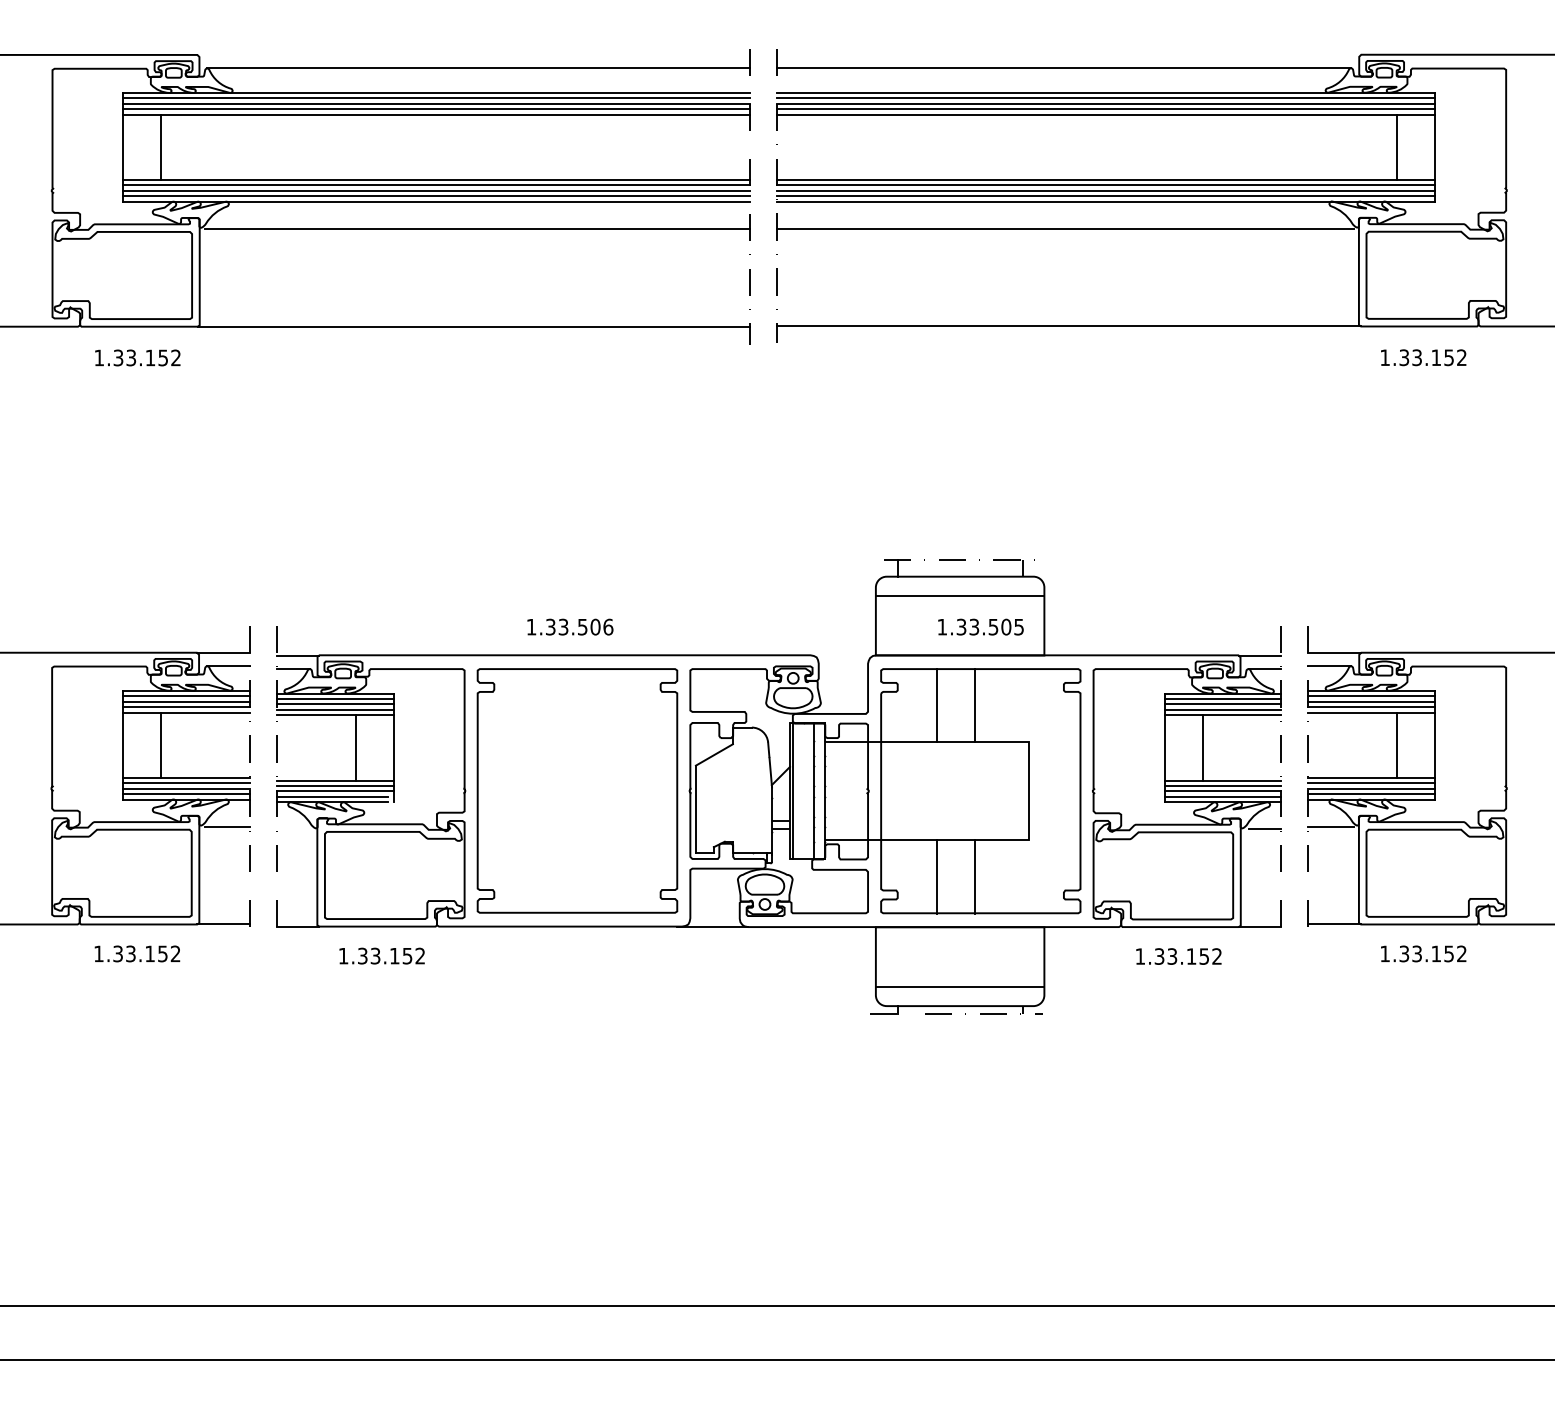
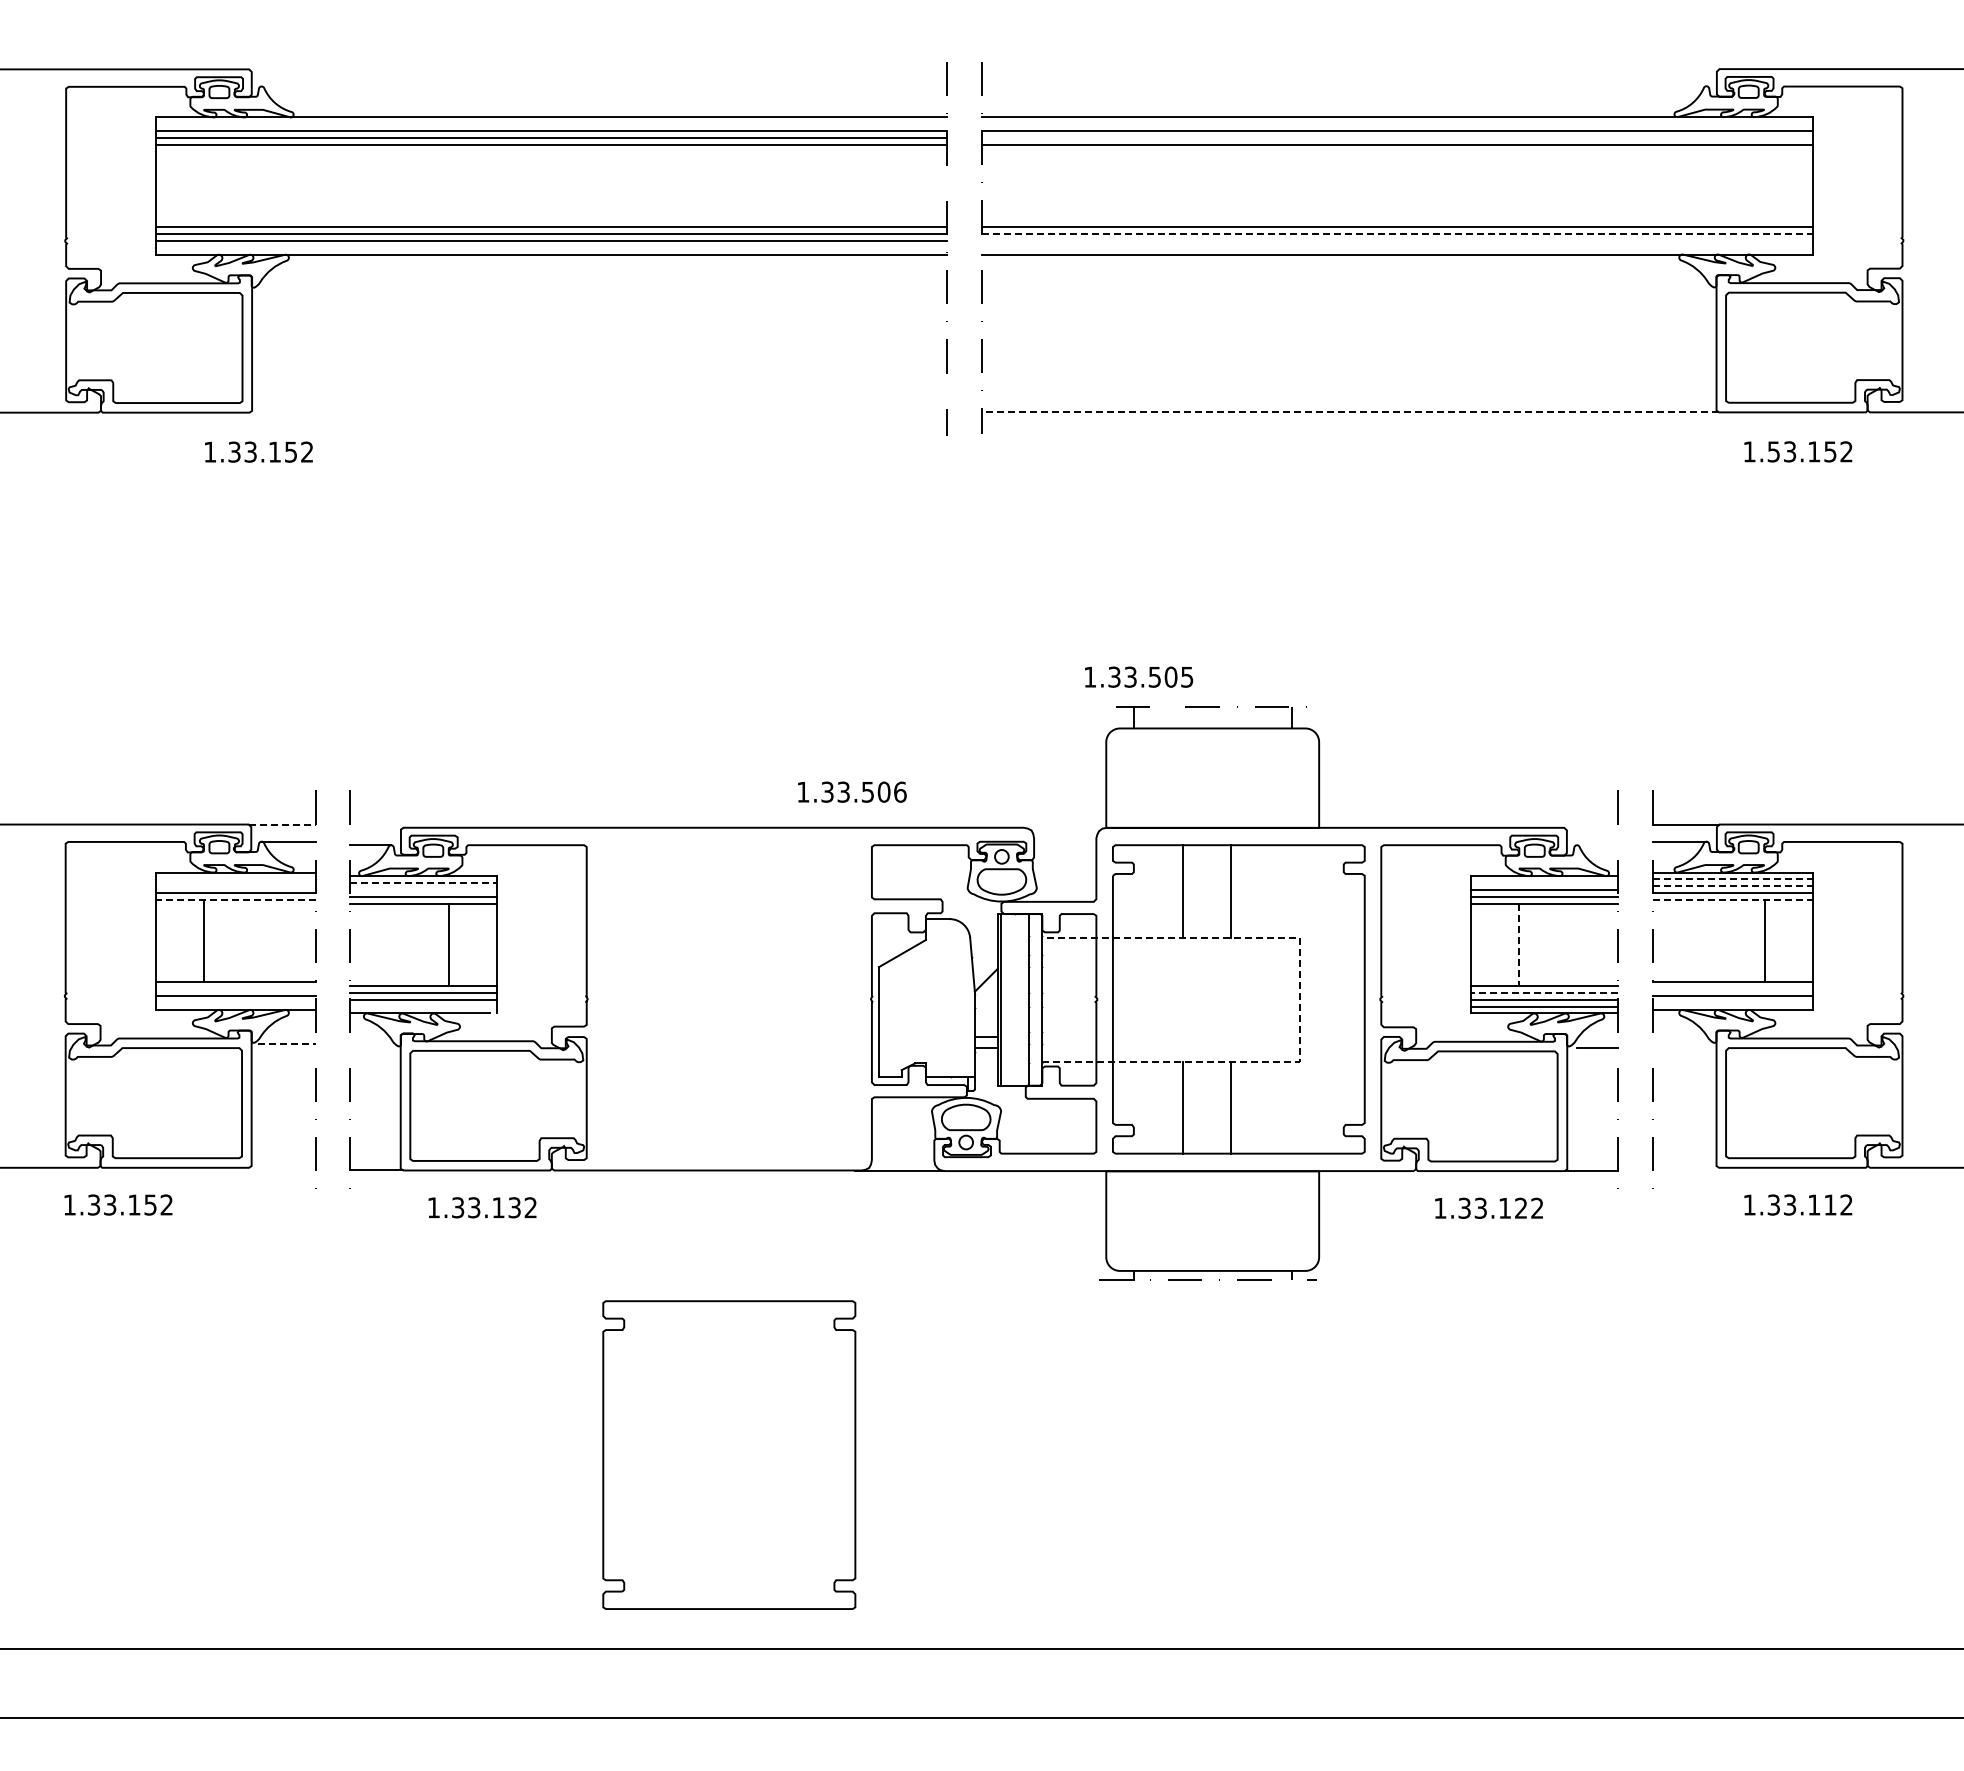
line: (478, 68) -> (604, 86), removed
line: (1063, 68) -> (1343, 86), removed
line: (436, 98) -> (551, 124), removed
line: (1105, 98) -> (1396, 124), removed
line: (1105, 108) -> (1396, 137), removed
line: (161, 146) -> (203, 185), removed
line: (1396, 146) -> (1764, 185), removed
line: (1106, 184) -> (1397, 233), solid -> dashed
line: (1105, 190) -> (1396, 240), removed
line: (436, 195) -> (551, 247), removed
line: (1105, 195) -> (1396, 247), removed
line: (1065, 228) -> (1345, 288), removed
line: (477, 229) -> (602, 289), removed
line: (473, 326) -> (598, 412), removed
line: (1069, 326) -> (1350, 412), solid -> dashed
text: (137, 357) -> (258, 451), moved
text: (1404, 357) -> (1773, 451), 1.33.152 -> 1.53.152
line: (959, 595) -> (1212, 752), removed
text: (570, 626) -> (852, 791), moved
text: (981, 626) -> (1139, 676), moved
line: (223, 652) -> (282, 824), solid -> dashed
line: (298, 655) -> (376, 828), removed
line: (1259, 655) -> (1591, 828), removed
line: (1264, 669) -> (1597, 845), removed
line: (186, 696) -> (235, 879), removed
line: (1372, 696) -> (1733, 879), solid -> dashed
line: (335, 698) -> (423, 882), solid -> dashed
line: (1222, 698) -> (1544, 882), removed
line: (186, 701) -> (235, 886), removed
line: (1372, 701) -> (1733, 886), solid -> dashed
line: (335, 704) -> (423, 889), removed
line: (186, 712) -> (235, 900), solid -> dashed
line: (1372, 712) -> (1733, 900), solid -> dashed
line: (1202, 748) -> (1518, 945), solid -> dashed
line: (186, 783) -> (235, 989), removed
line: (1371, 783) -> (1732, 989), removed
line: (1222, 785) -> (1544, 992), solid -> dashed
part: (577, 790) -> (729, 1454), moved
line: (1028, 791) -> (1299, 999), solid -> dashed
line: (186, 794) -> (235, 1003), removed
line: (1371, 794) -> (1732, 1003), removed
line: (332, 796) -> (419, 1006), removed
line: (227, 826) -> (287, 1044), solid -> dashed
line: (1330, 826) -> (1680, 1044), removed
line: (223, 924) -> (282, 1167), removed
line: (1334, 924) -> (1685, 1167), removed
text: (137, 953) -> (118, 1204), moved
text: (1449, 953) -> (1830, 1204), 1.33.152 -> 1.33.112
text: (407, 955) -> (514, 1207), 1.33.152 -> 1.33.132
text: (1204, 955) -> (1521, 1207), 1.33.152 -> 1.33.122
line: (959, 986) -> (1212, 1246), removed

